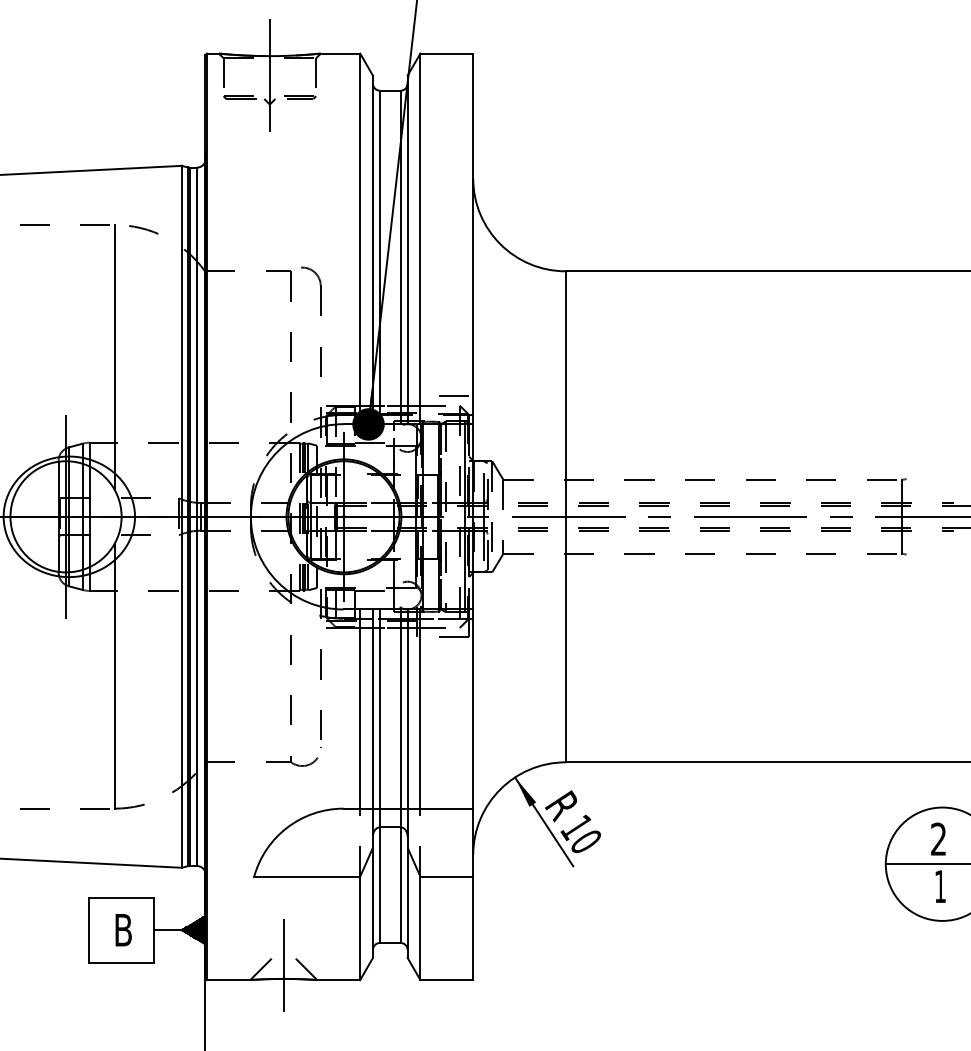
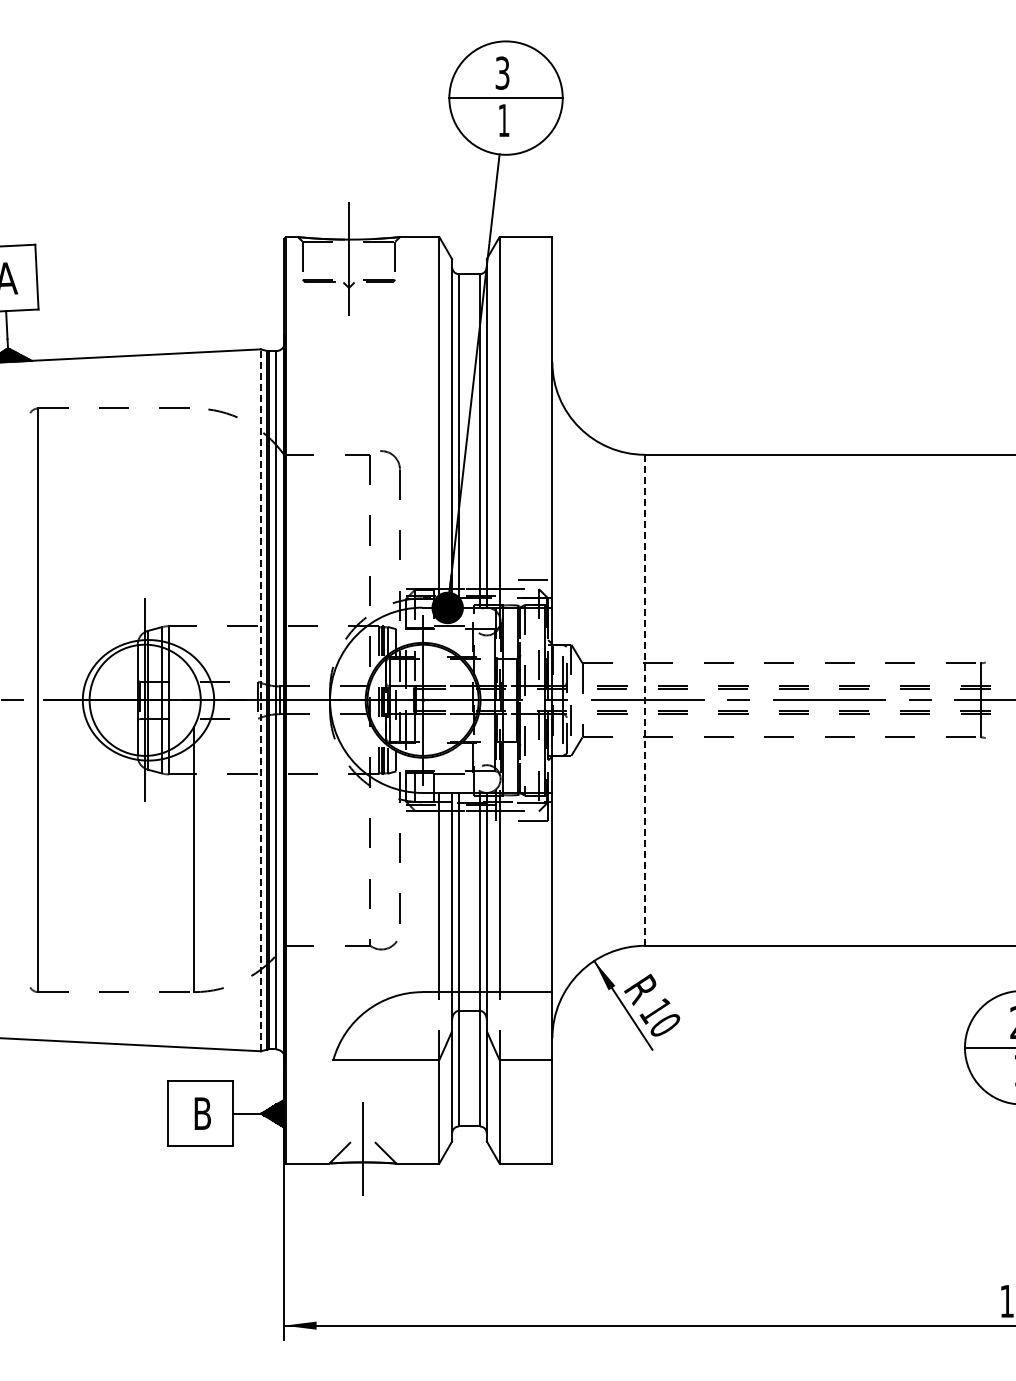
line: (114, 357) -> (193, 540), removed
line: (182, 517) -> (261, 700), solid -> dashed
line: (566, 517) -> (645, 700), solid -> dashed

